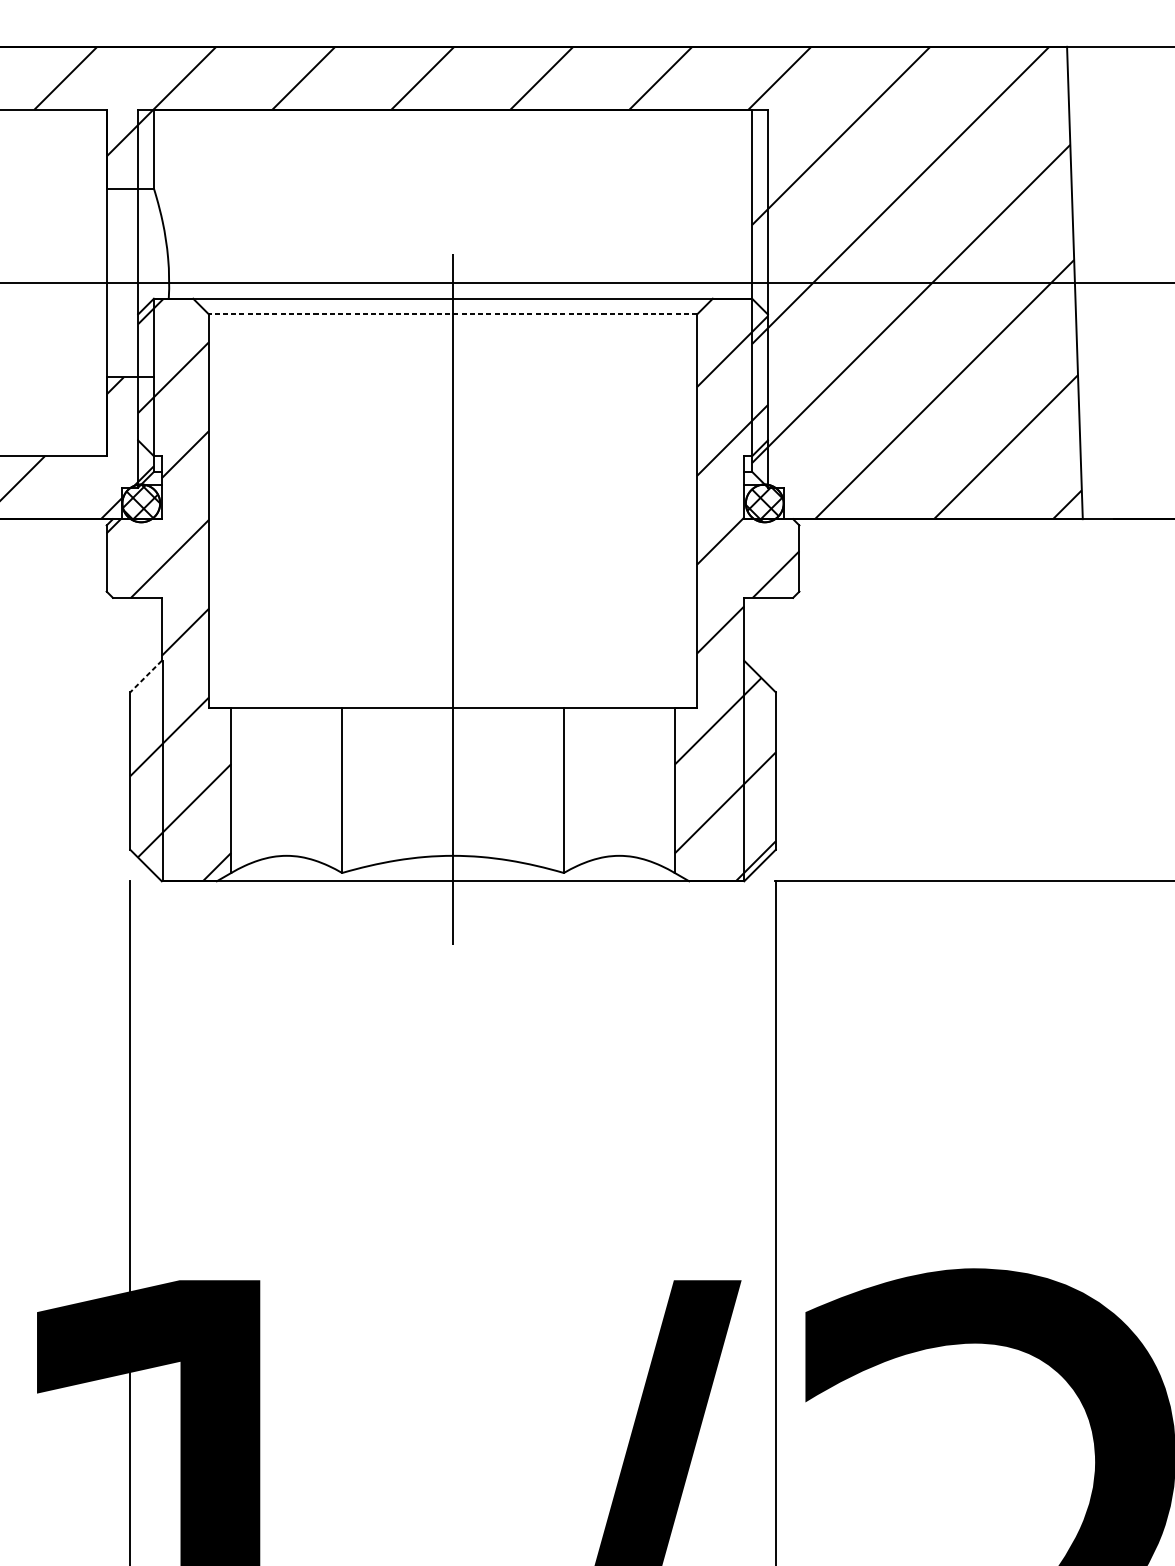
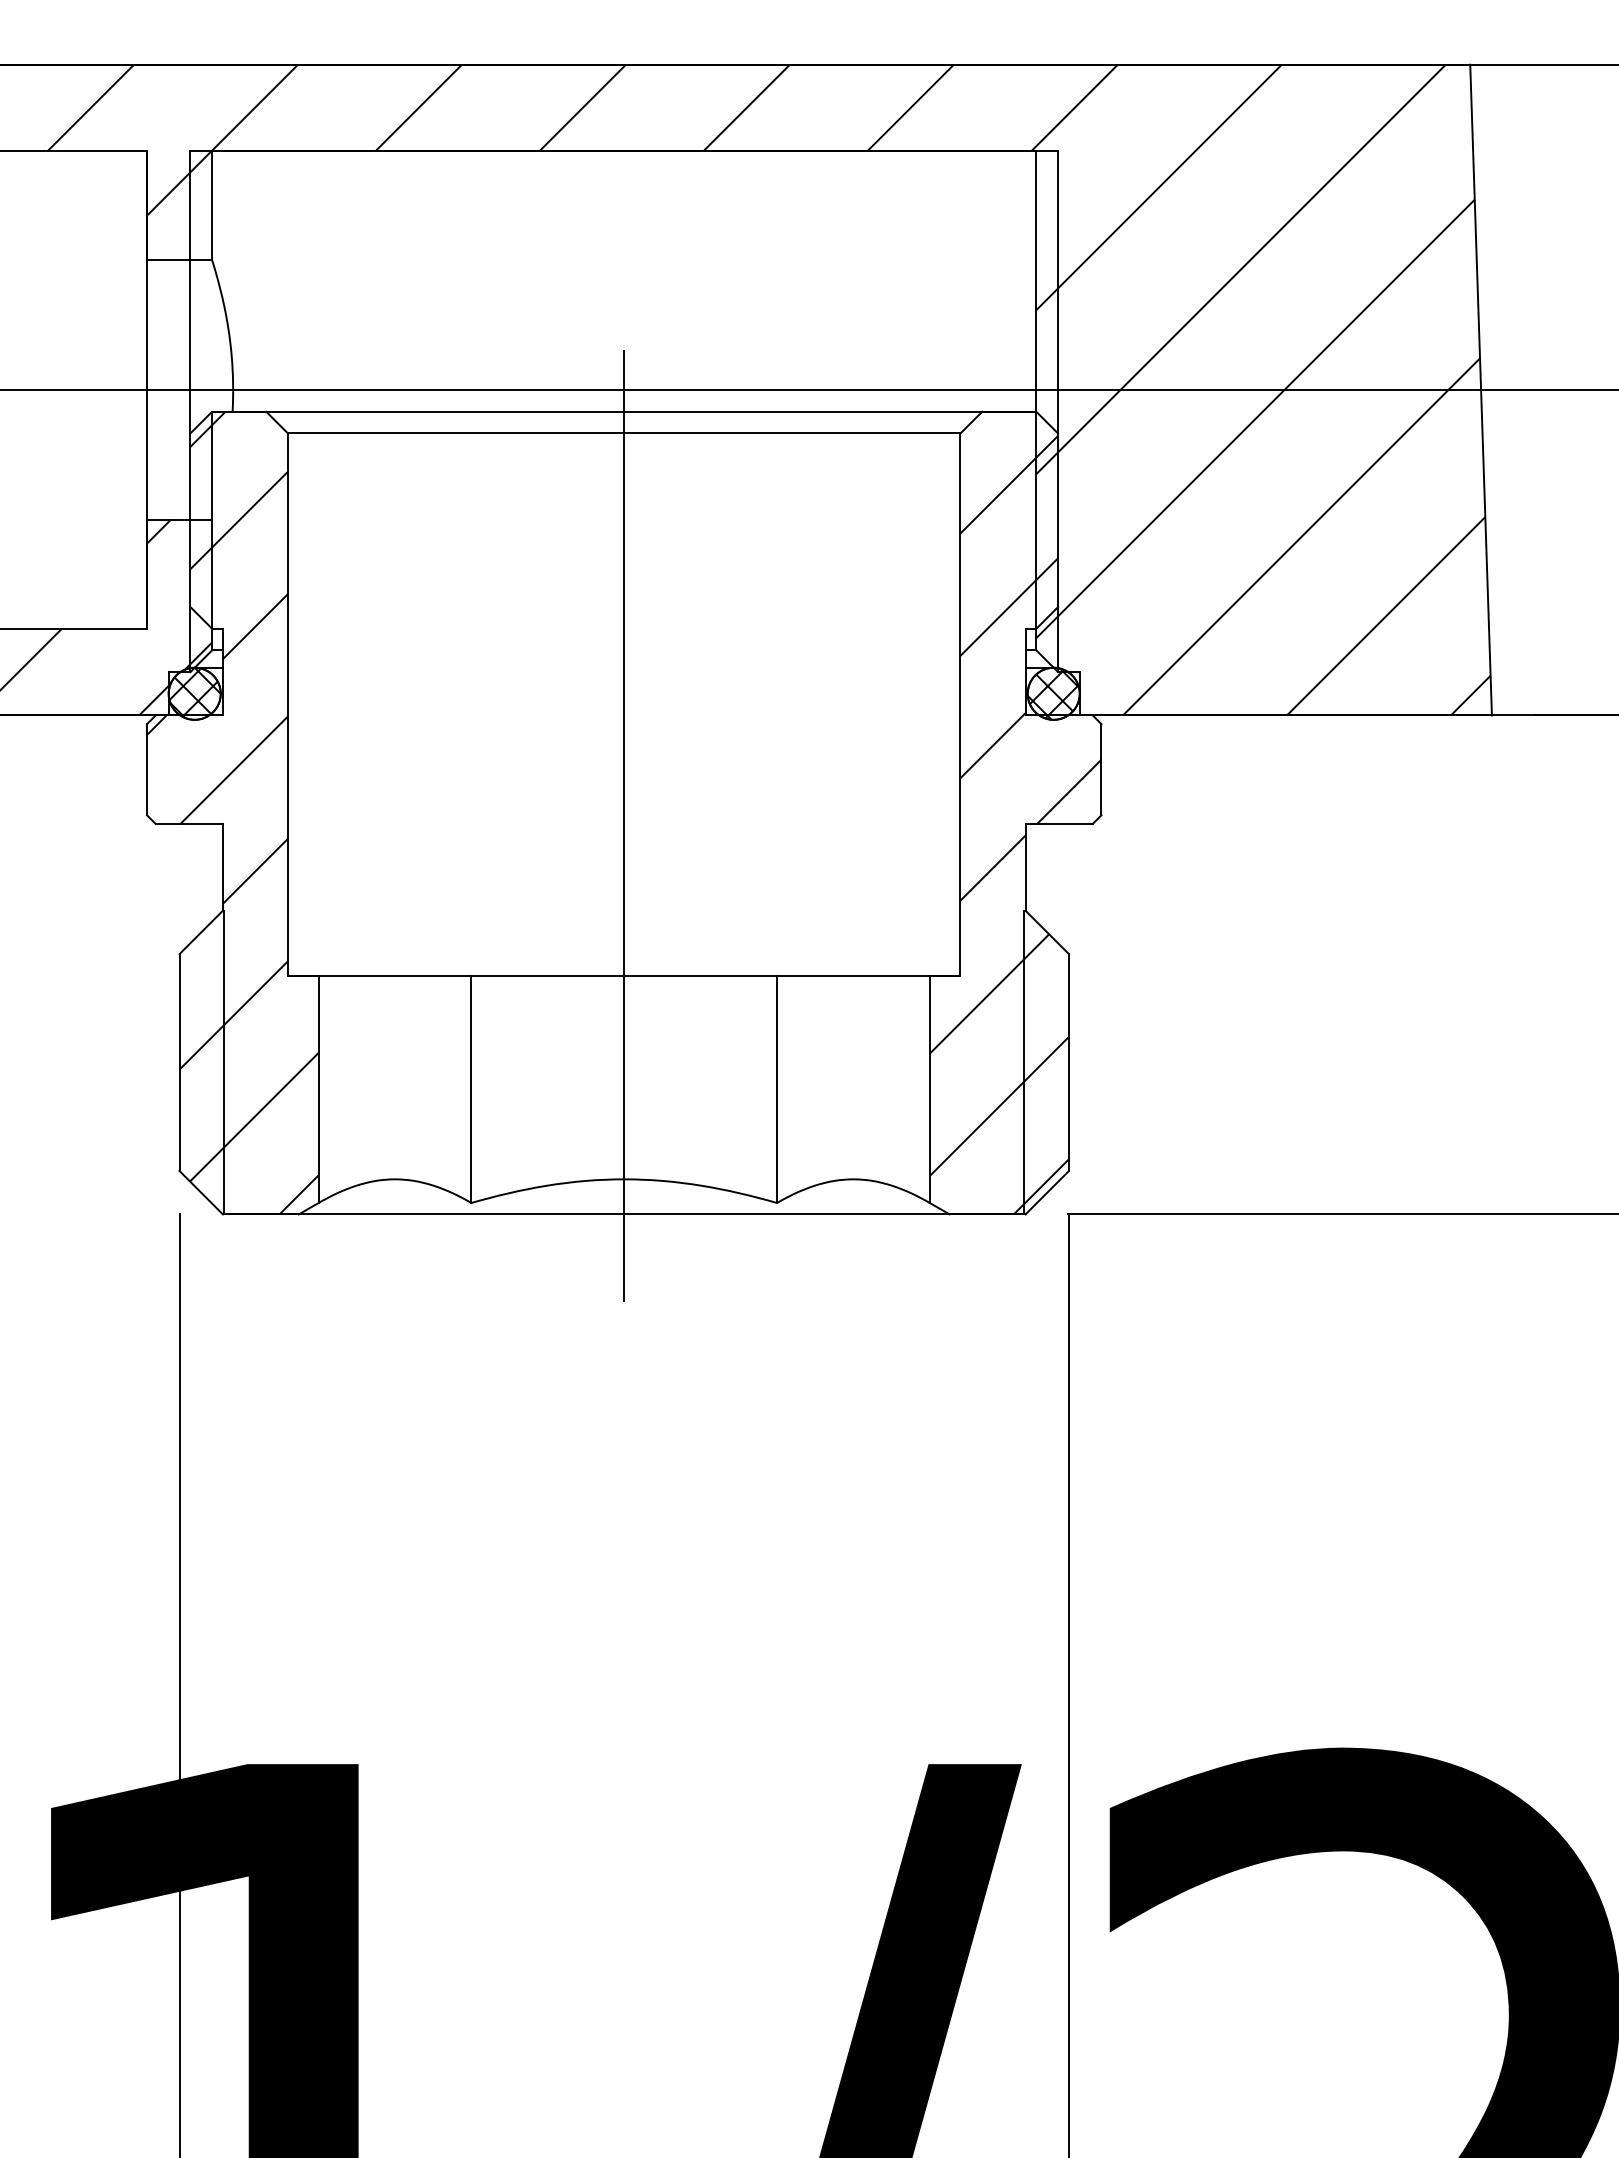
line: (452, 314) -> (623, 433), dashed -> solid
line: (146, 676) -> (201, 932), dashed -> solid

